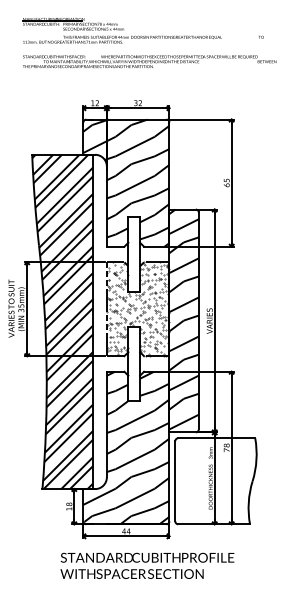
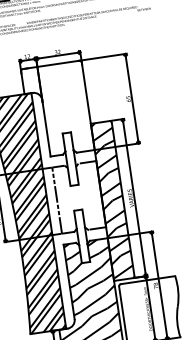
hatch: (126, 182) -> (57, 109), removed
hatch: (138, 309) -> (79, 197), removed

